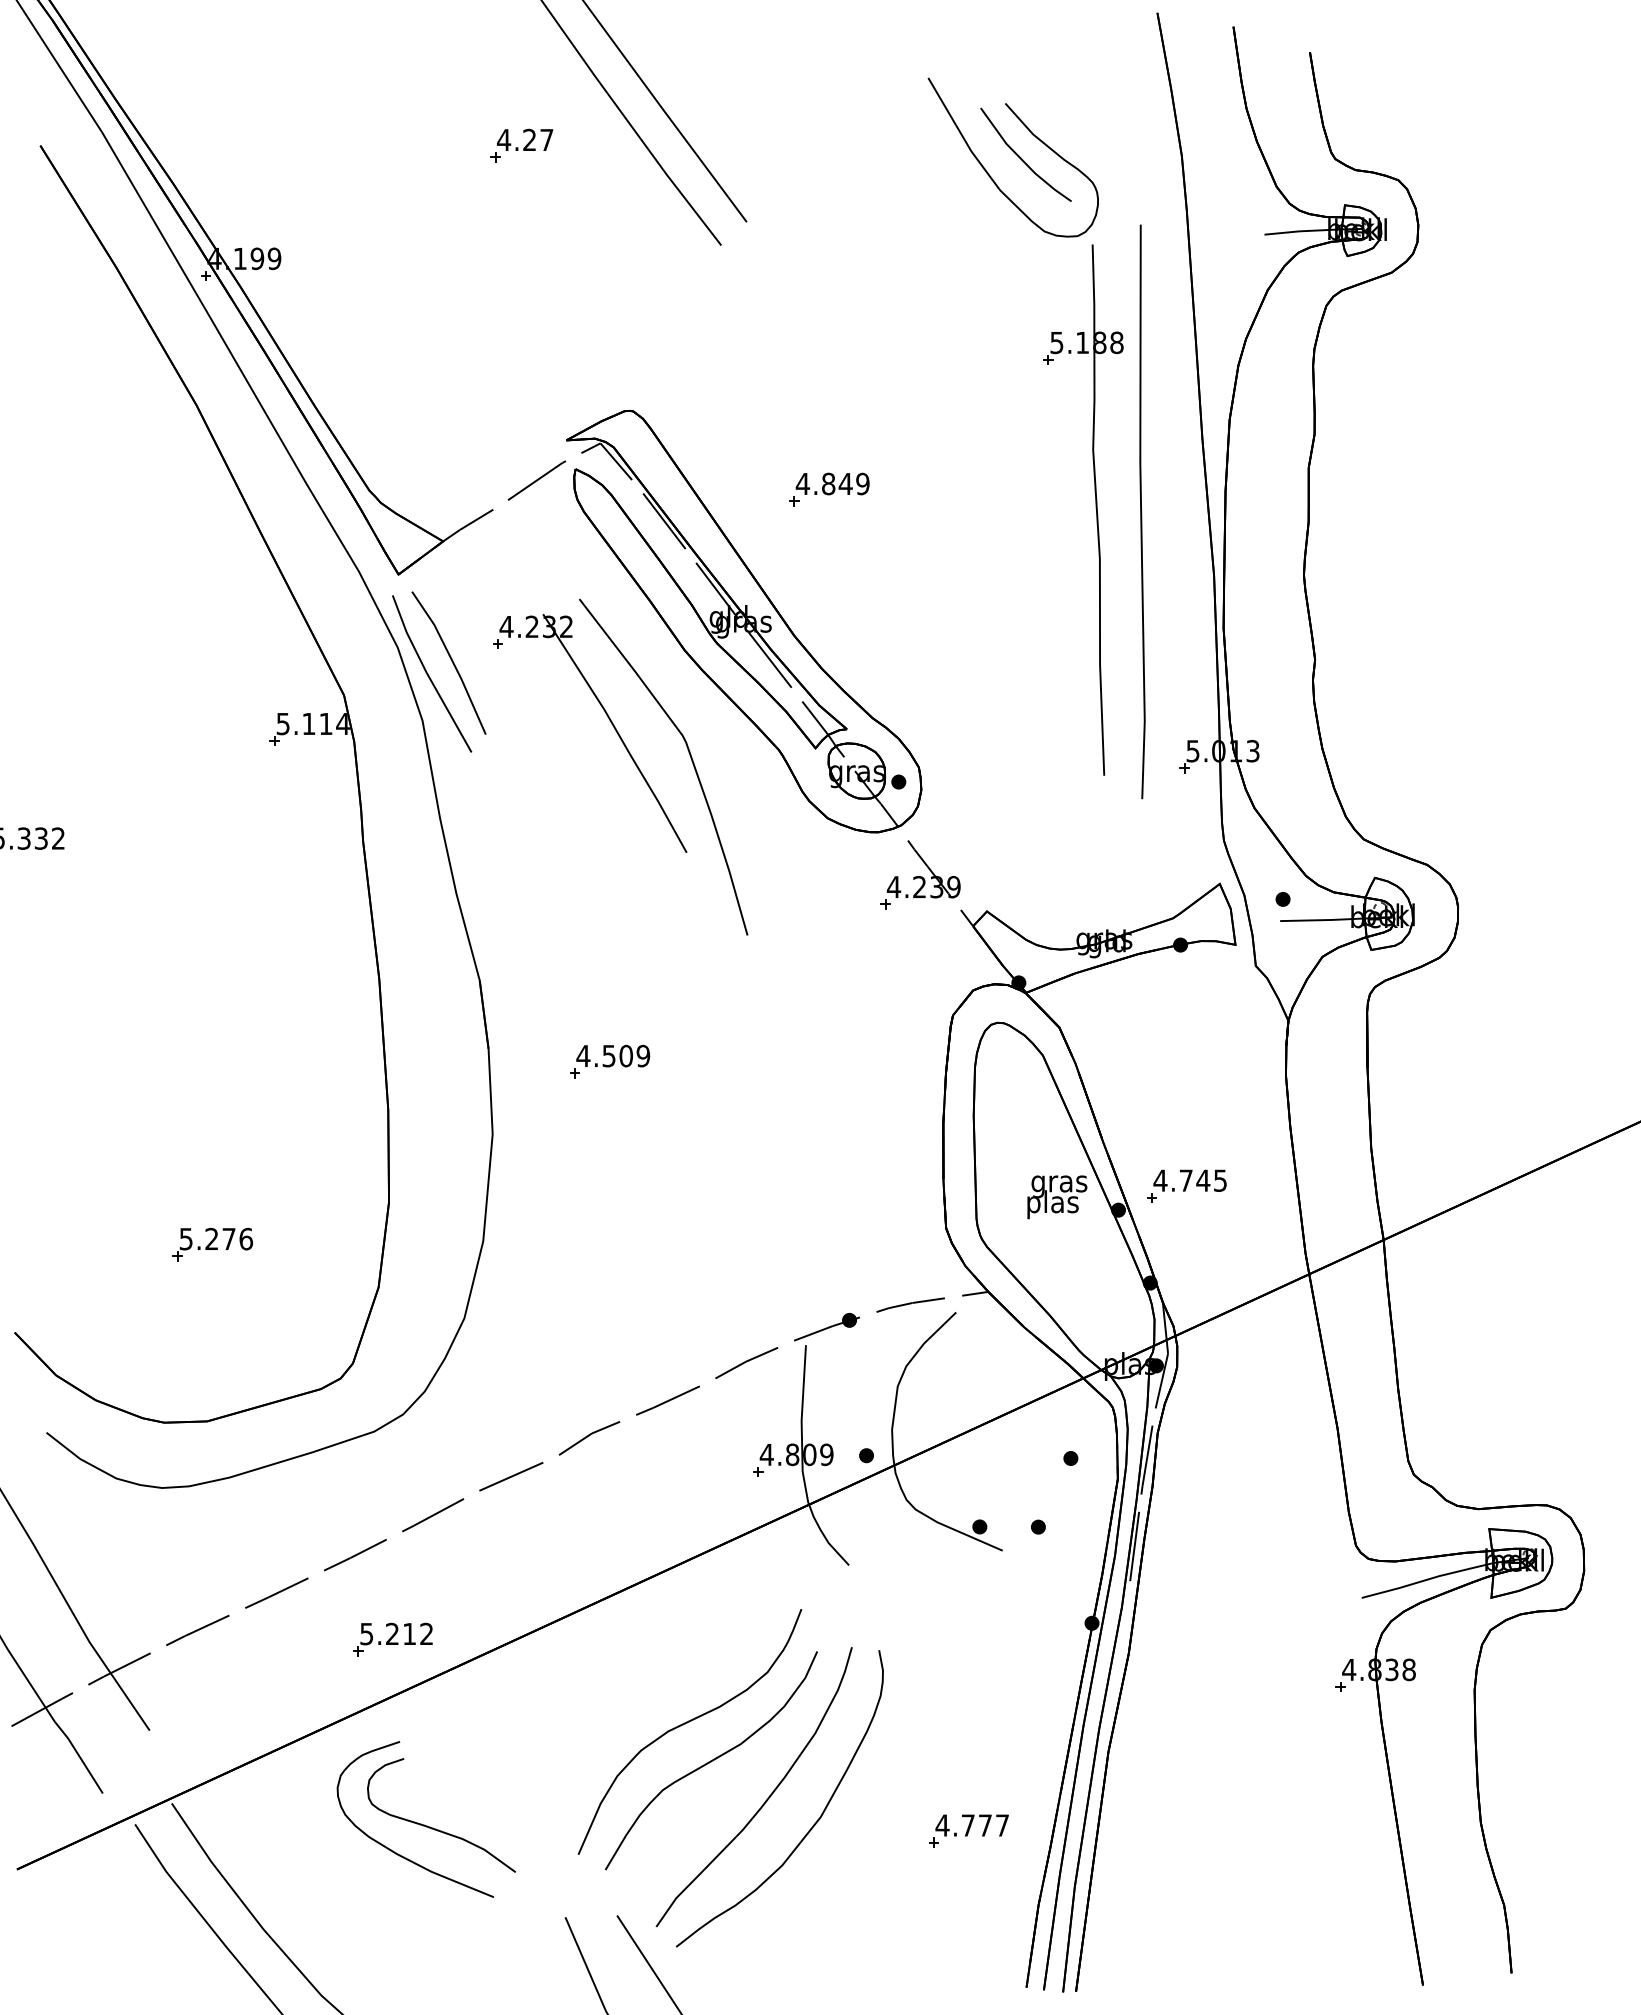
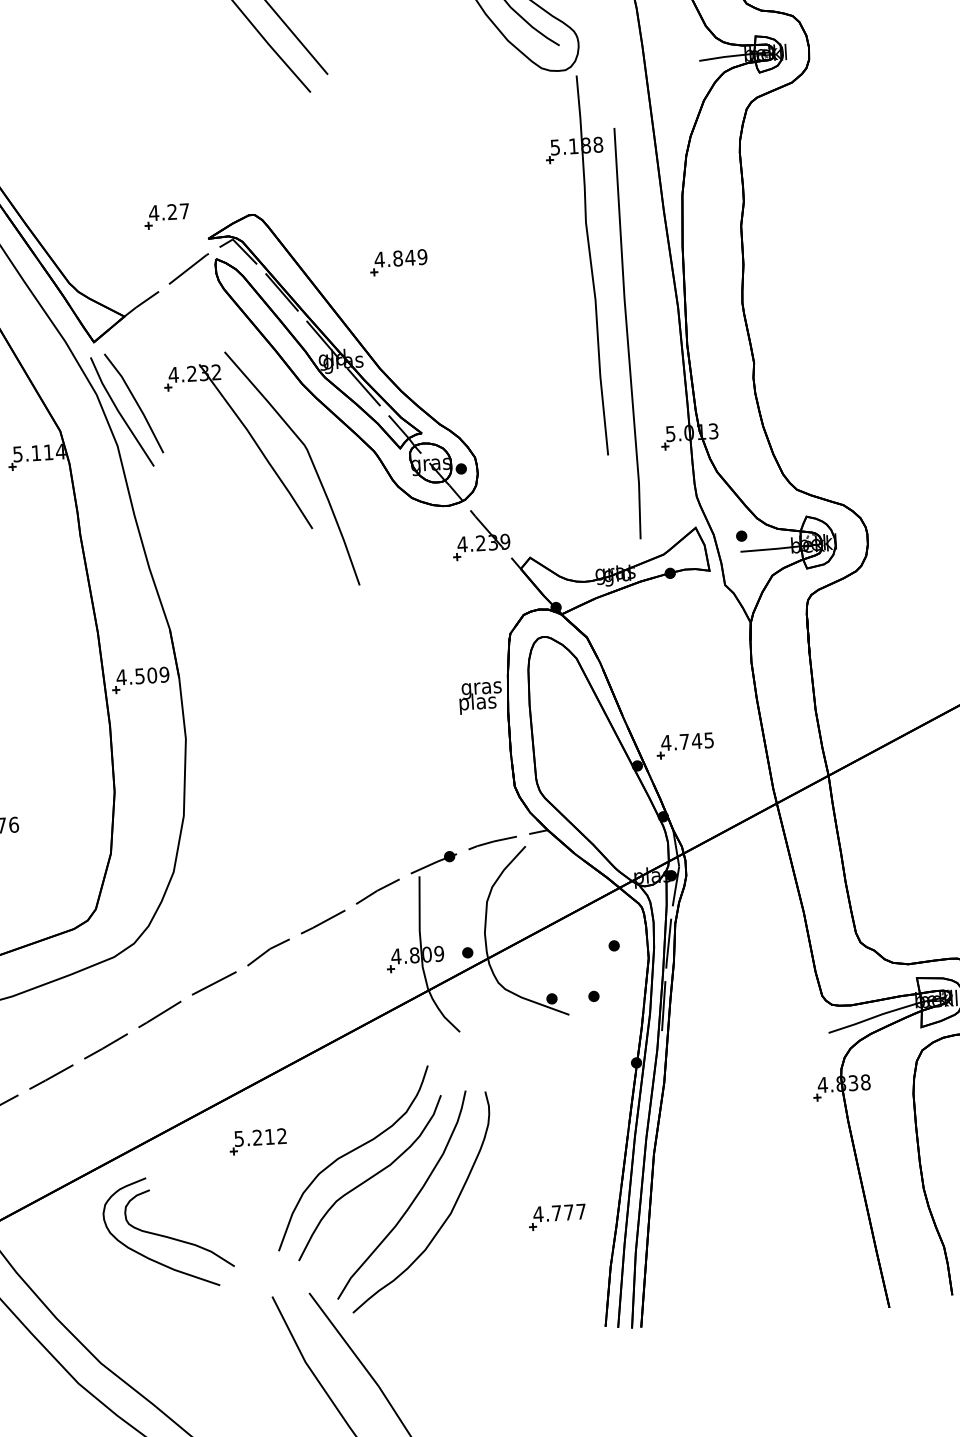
part: (521, 145) -> (166, 216), moved
line: (1141, 511) -> (627, 333), moved
part: (610, 1061) -> (141, 680), moved
text: (1057, 1197) -> (480, 698), moved
part: (392, 1639) -> (257, 1141), moved

